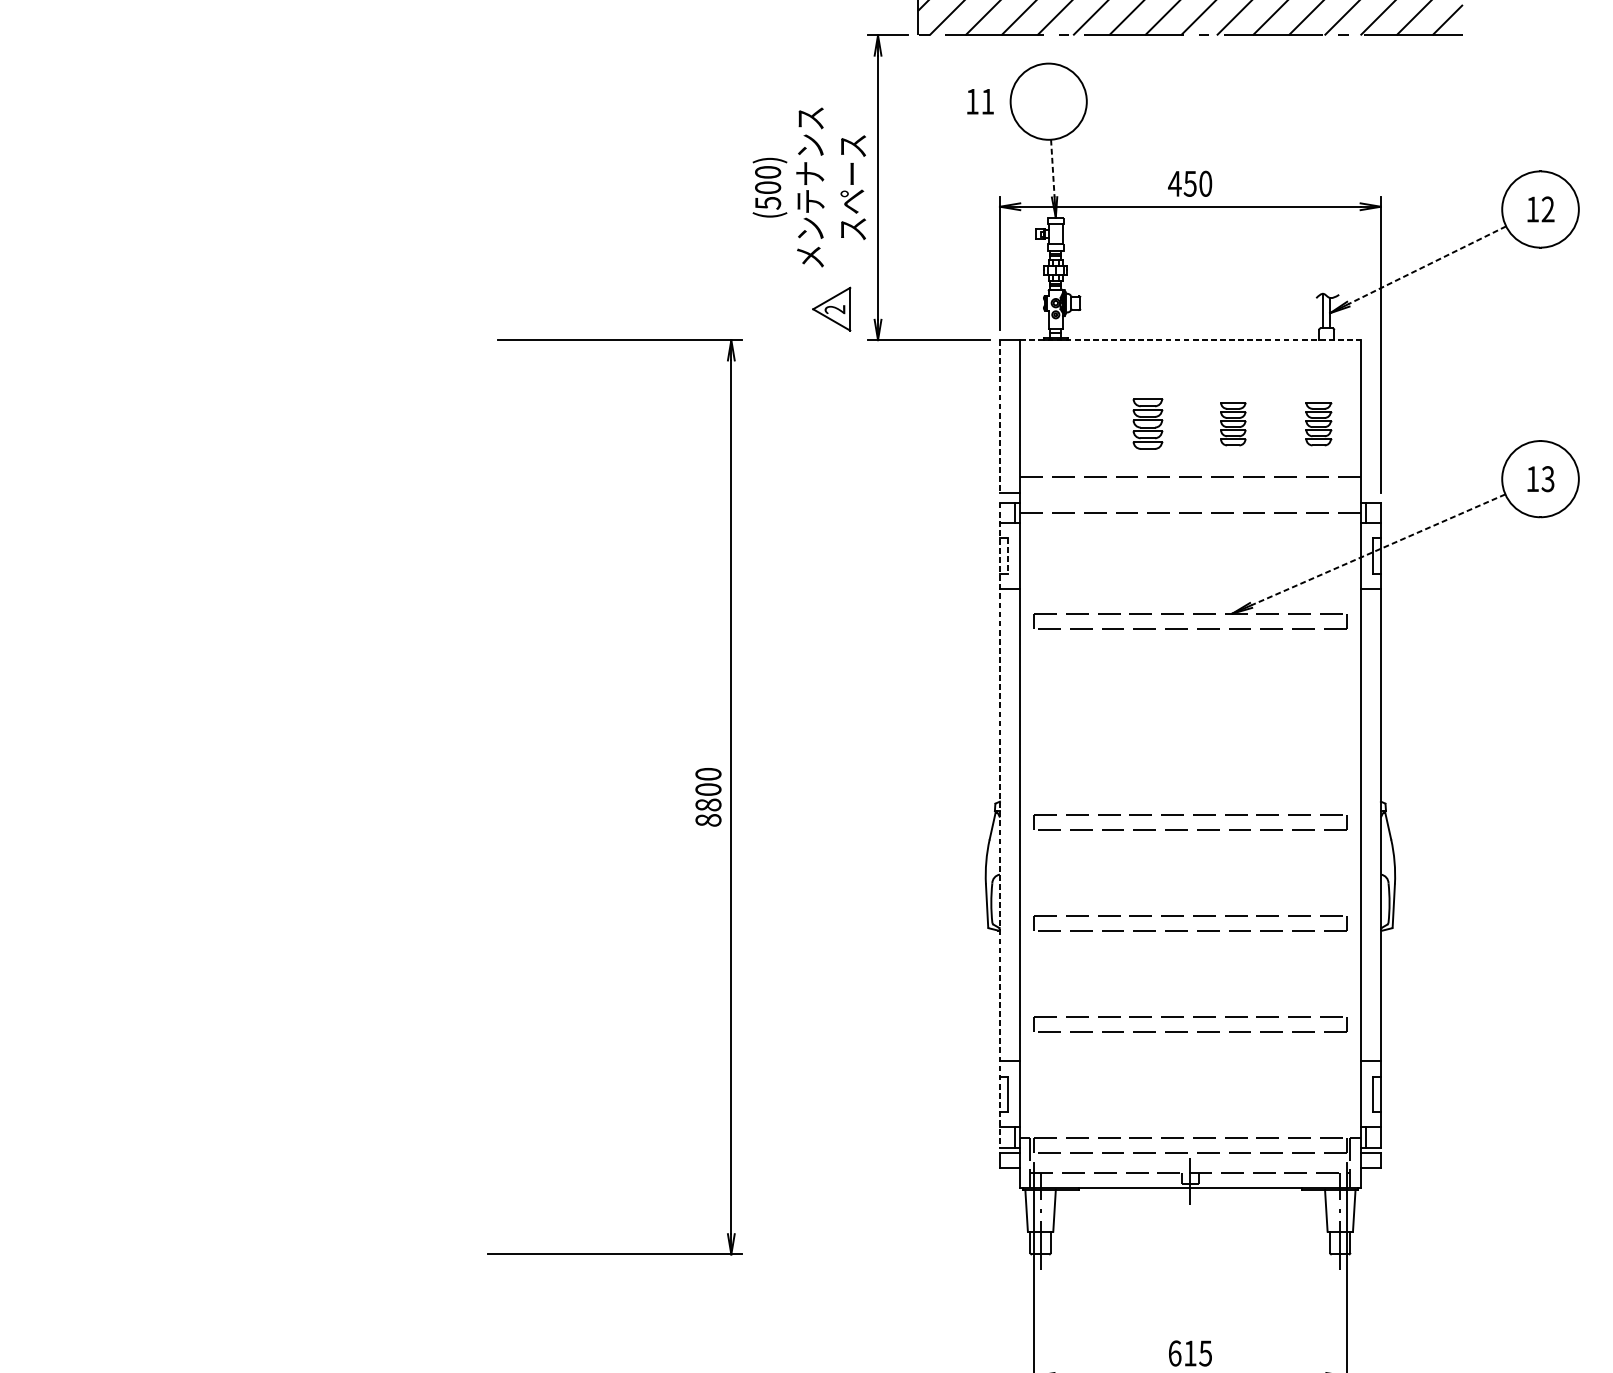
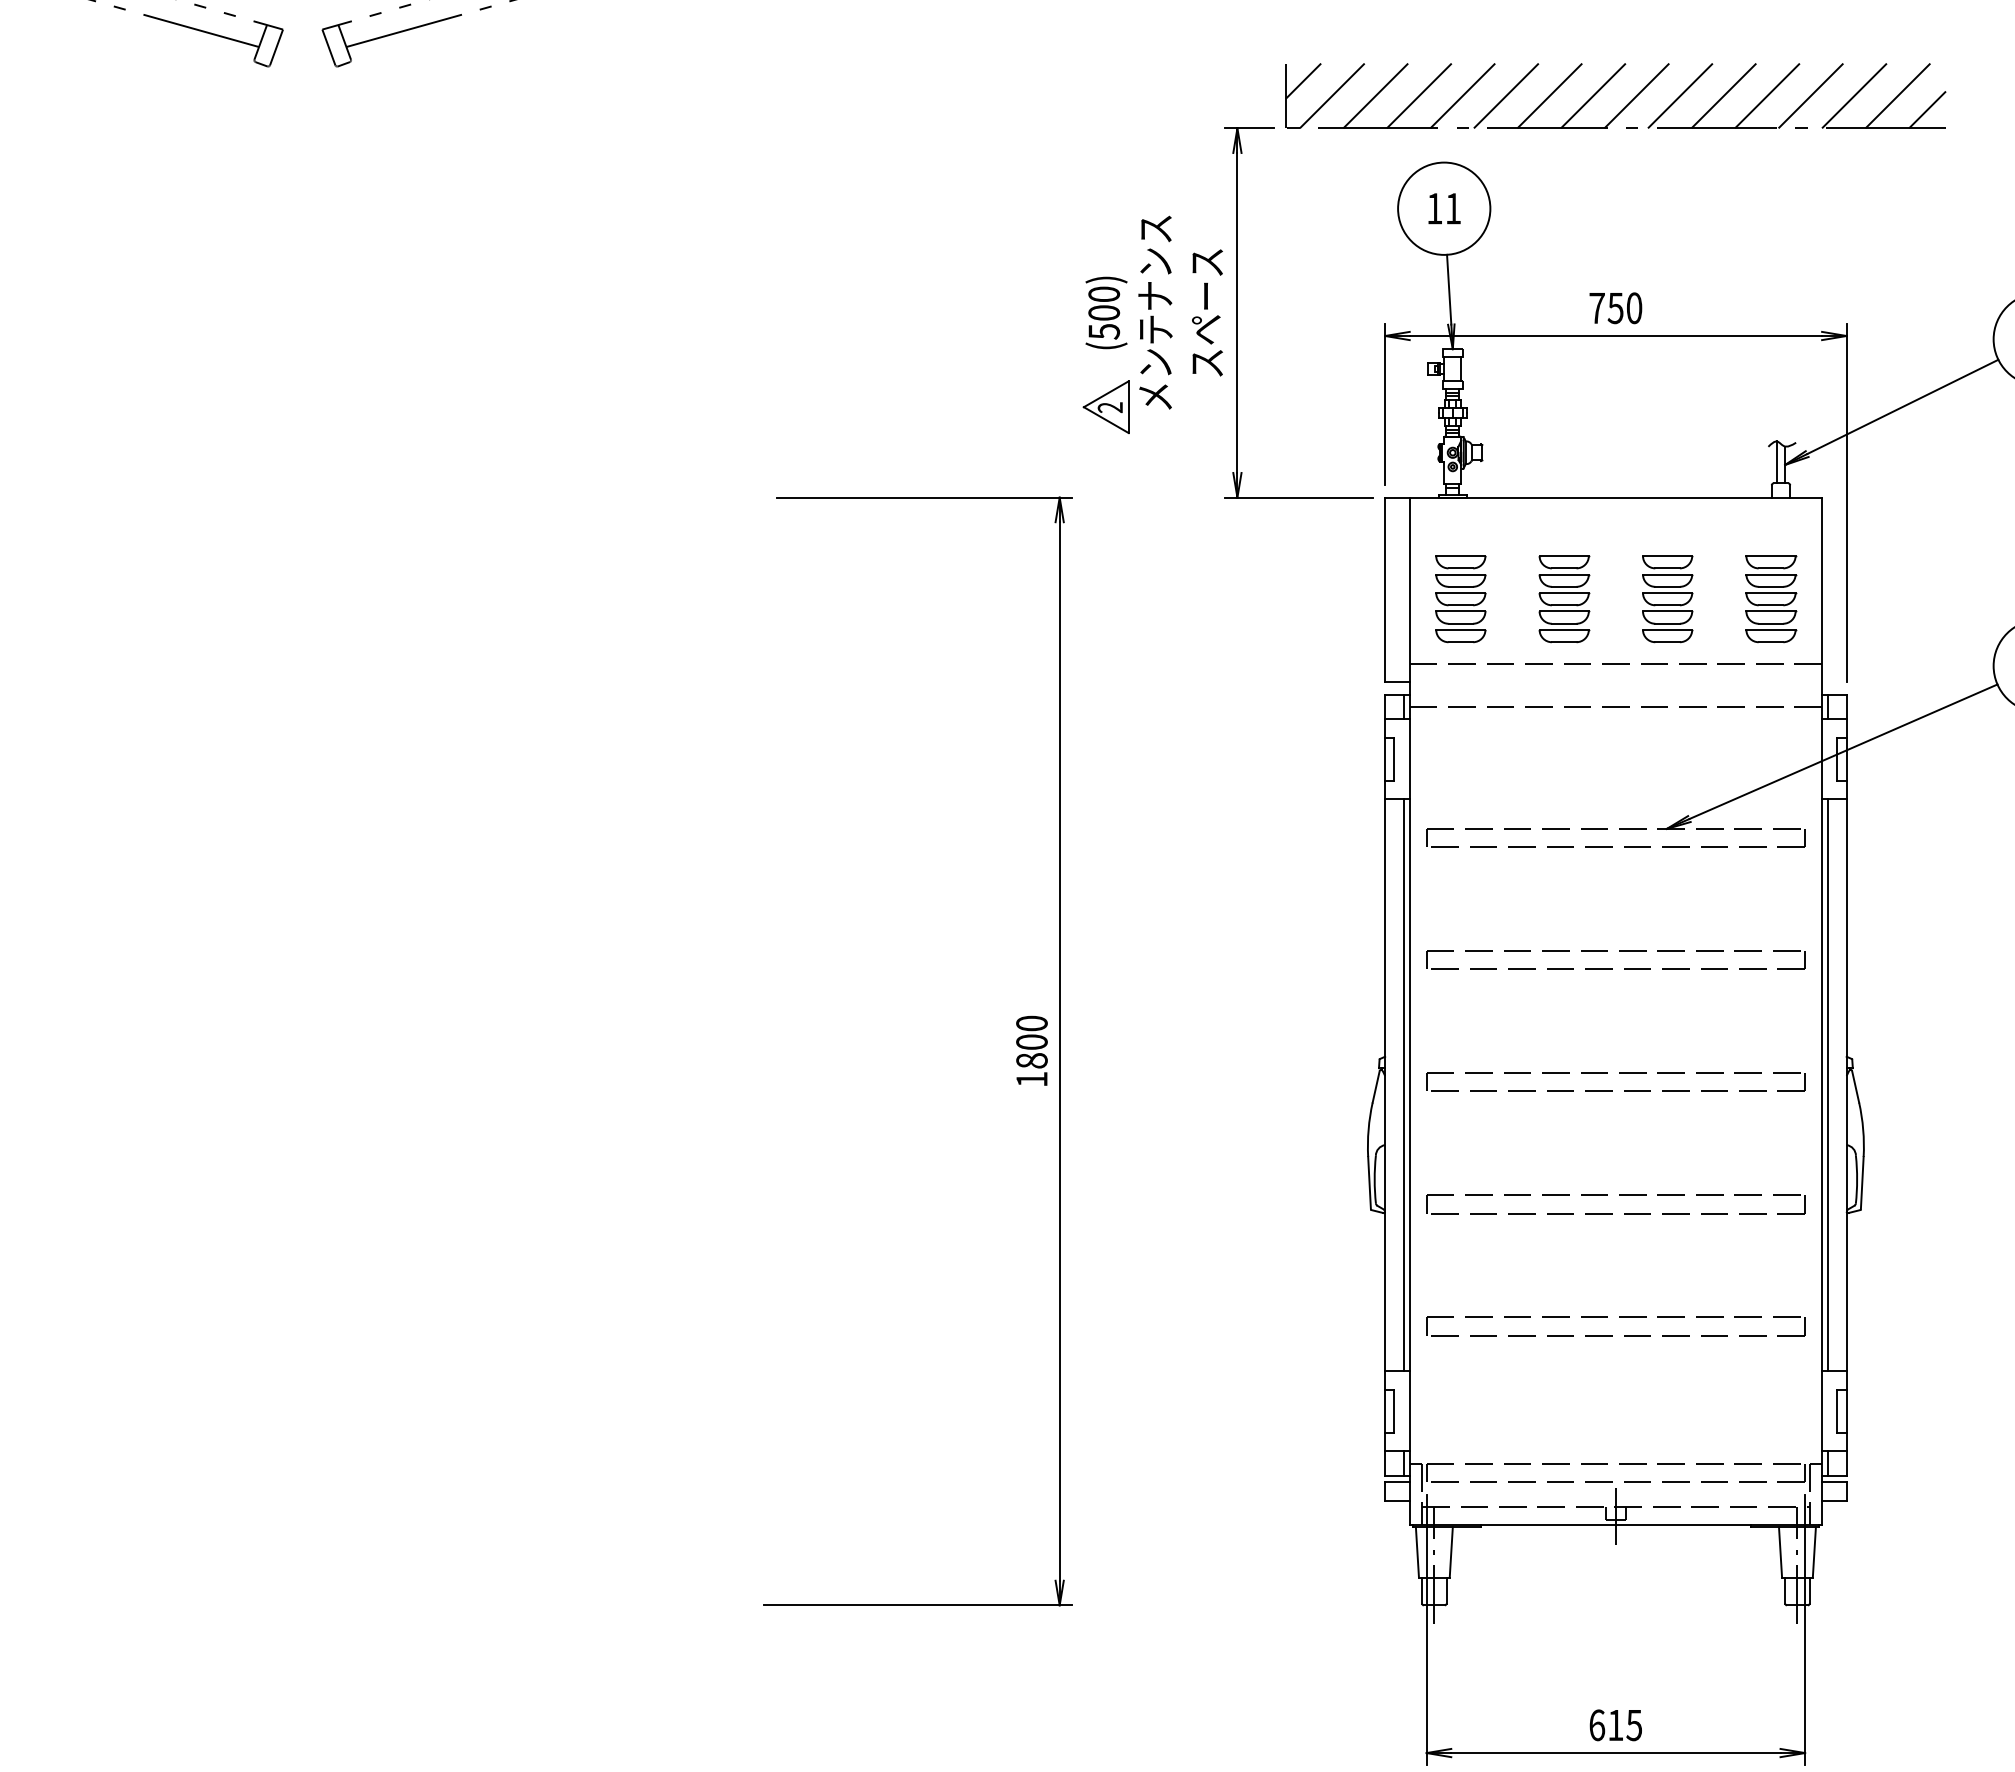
text: (980, 101) -> (1444, 208), moved
line: (1053, 168) -> (1449, 289), dashed -> solid
text: (1174, 184) -> (1596, 308), 450 -> 750
line: (1426, 264) -> (1902, 406), dashed -> solid
part: (831, 308) -> (1105, 406), moved
line: (1190, 340) -> (1616, 497), dashed -> solid
line: (1000, 416) -> (1385, 590), dashed -> solid
part: (1062, 424) -> (1460, 599), added
part: (1148, 424) -> (1564, 599), size x1.43
part: (1233, 424) -> (1667, 599), size x1.67
part: (1318, 424) -> (1771, 599), size x1.67
line: (1378, 549) -> (1843, 751), dashed -> solid
line: (1007, 556) -> (1394, 759), dashed -> solid
part: (1193, 714) -> (1619, 951), added
text: (708, 820) -> (1031, 1079), 8800 -> 1800
line: (1000, 825) -> (1385, 1085), dashed -> solid
line: (1015, 825) -> (1403, 1085), added
line: (1365, 825) -> (1828, 1085), added

